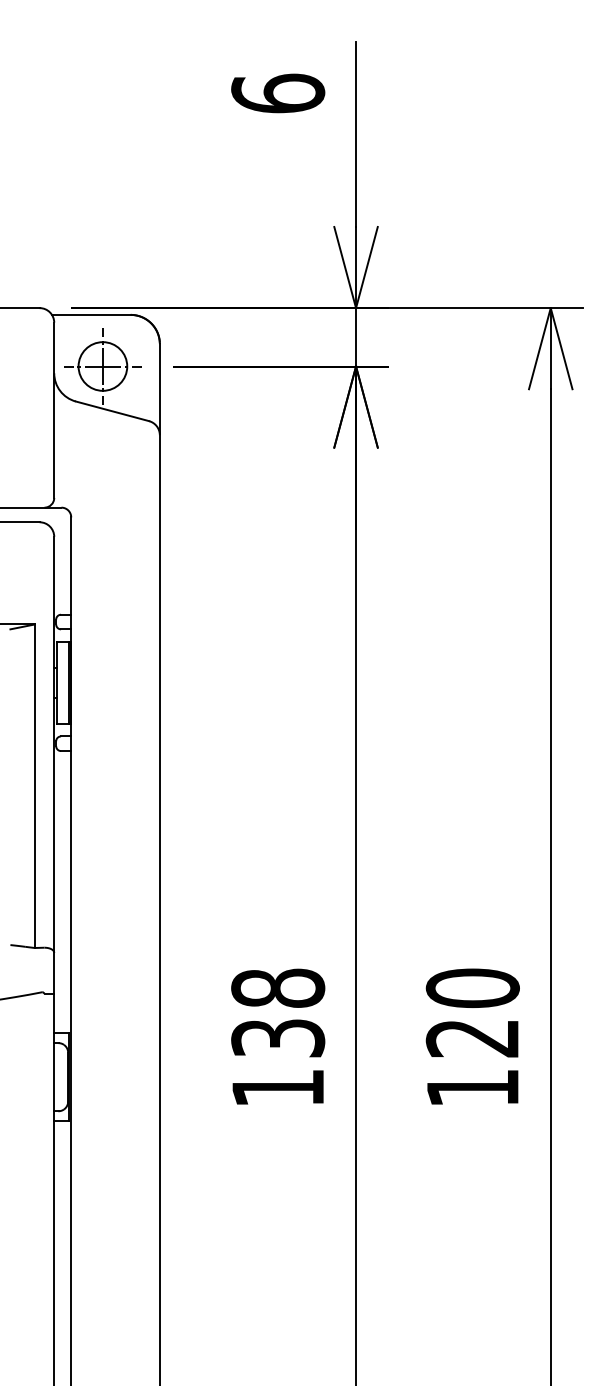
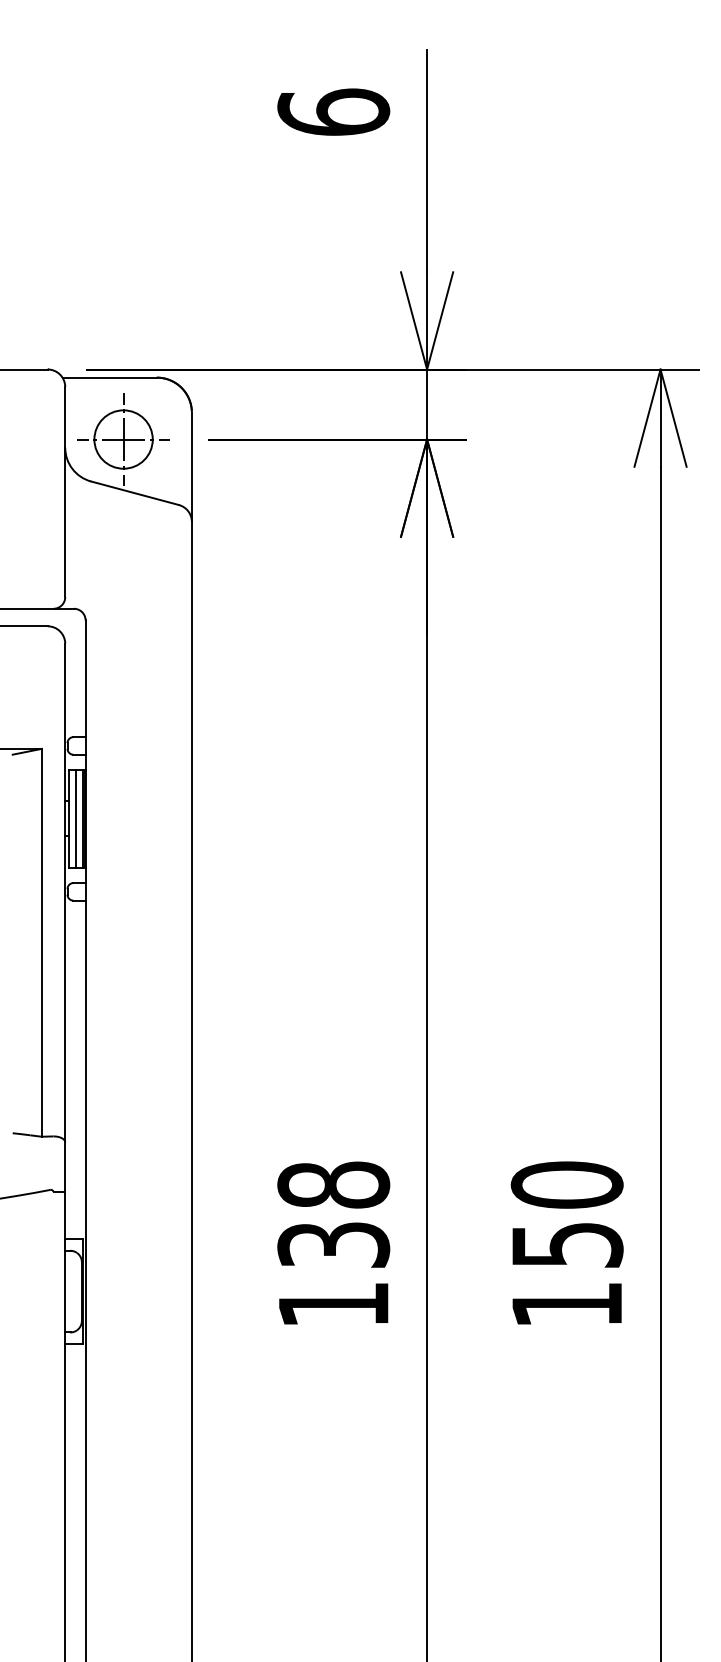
line: (63, 682) -> (76, 818), added
text: (472, 1038) -> (566, 1245), 120 -> 150

